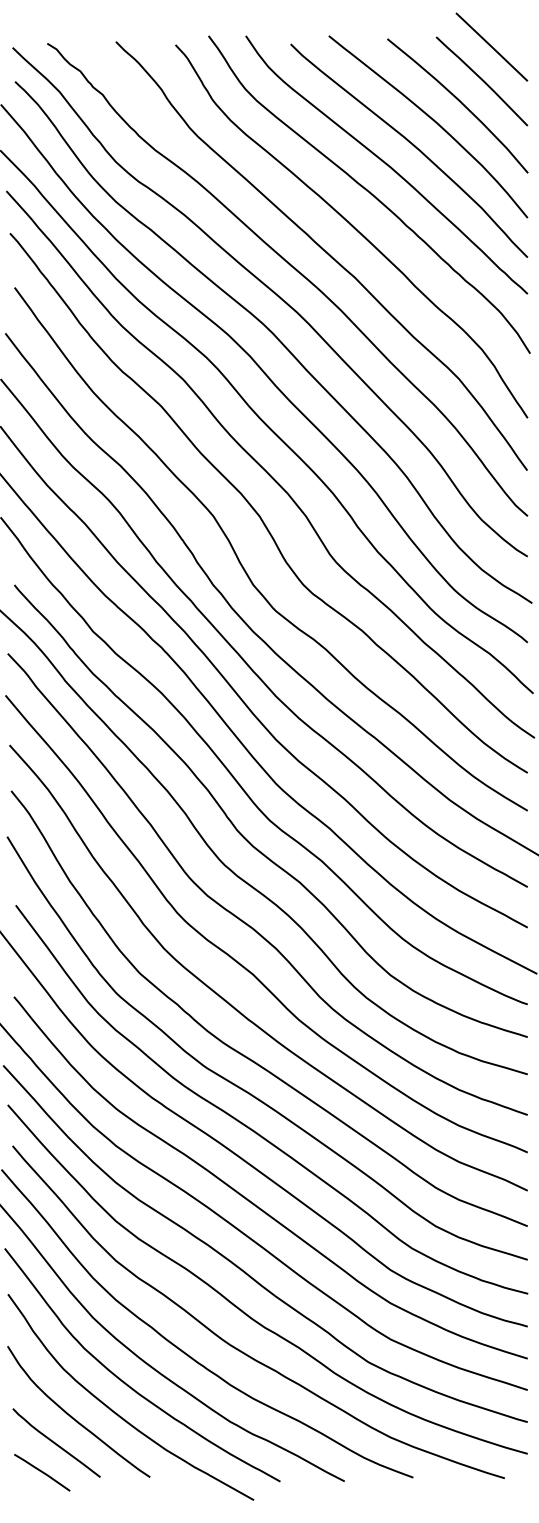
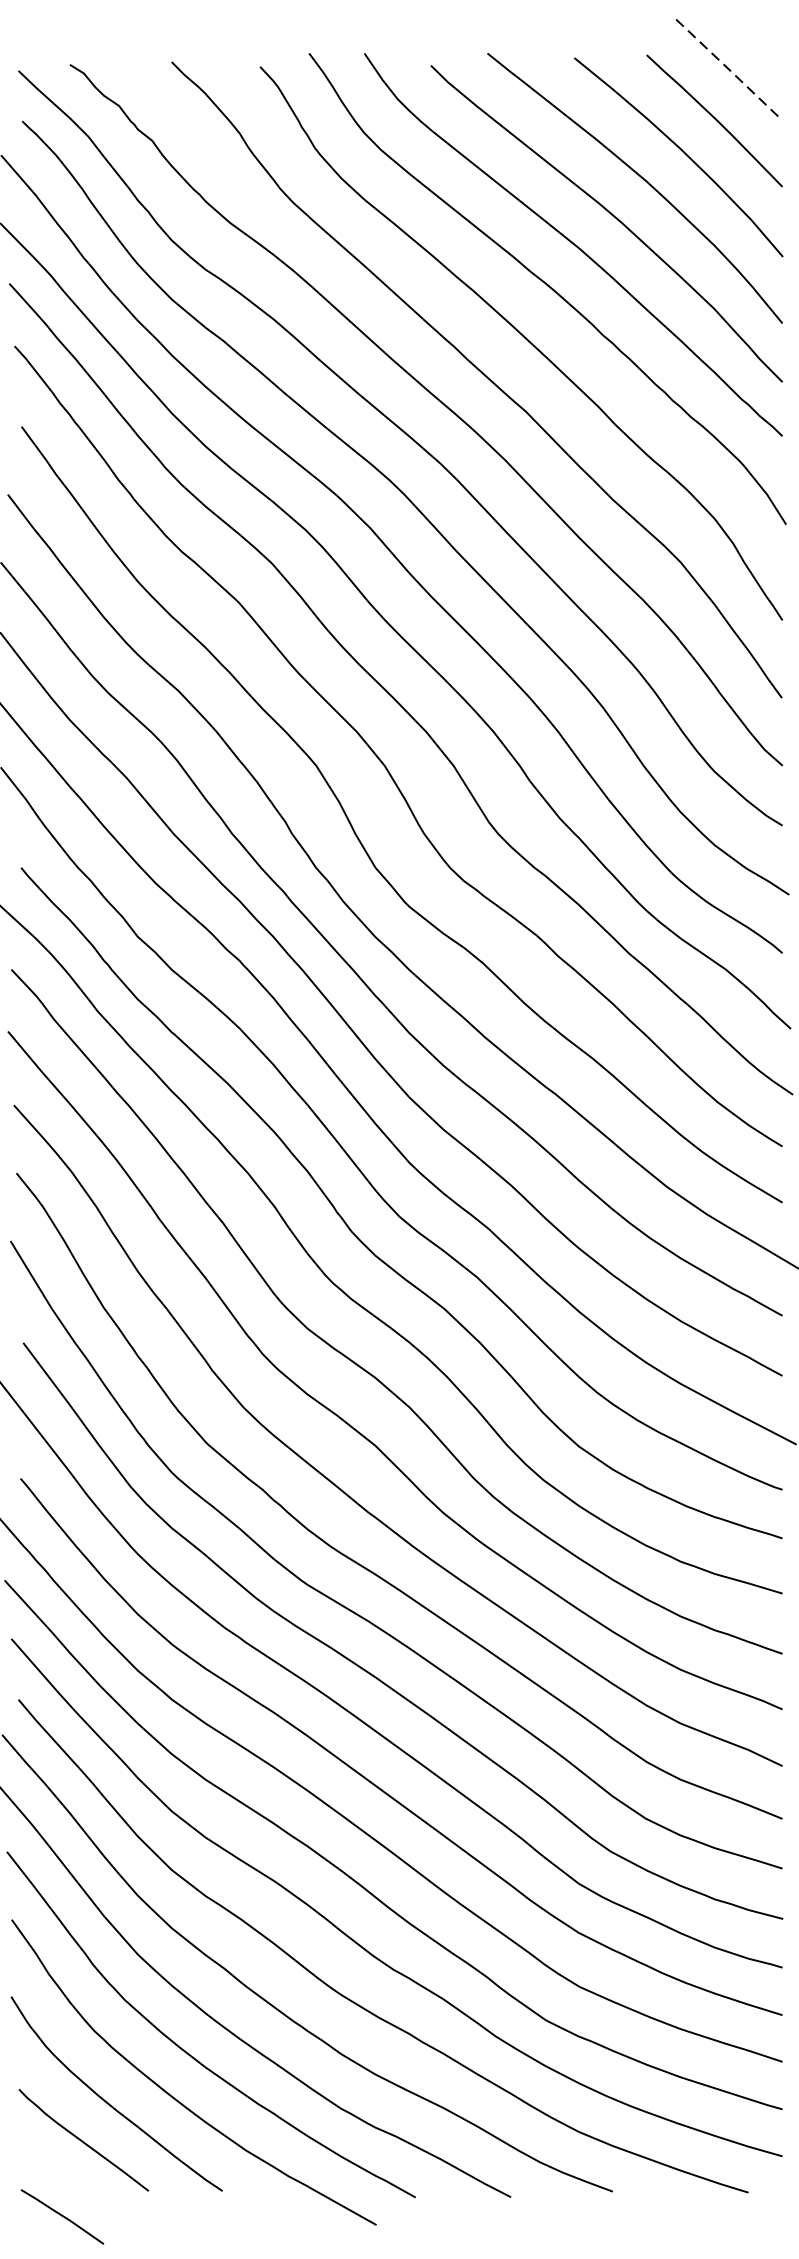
line: (492, 47) -> (730, 70), solid -> dashed
line: (42, 1472) -> (62, 2216), moved

